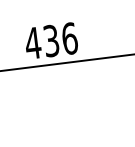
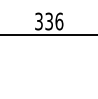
text: (32, 43) -> (38, 21), 436 -> 336

